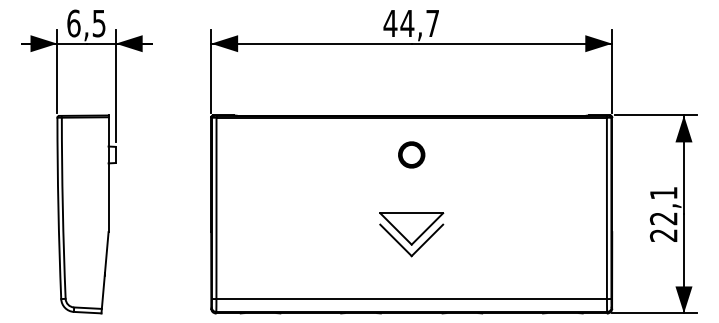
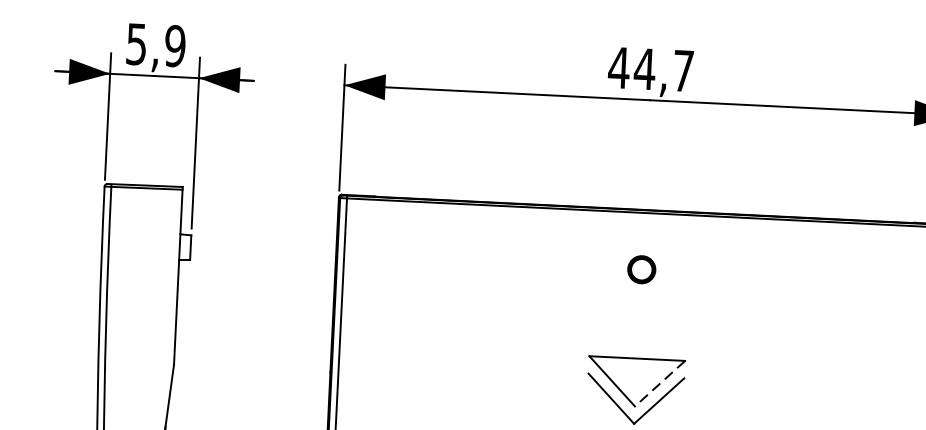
text: (86, 23) -> (155, 45), 6,5 -> 5,9
part: (411, 154) -> (641, 269), size x0.7
line: (427, 229) -> (660, 384), solid -> dashed

